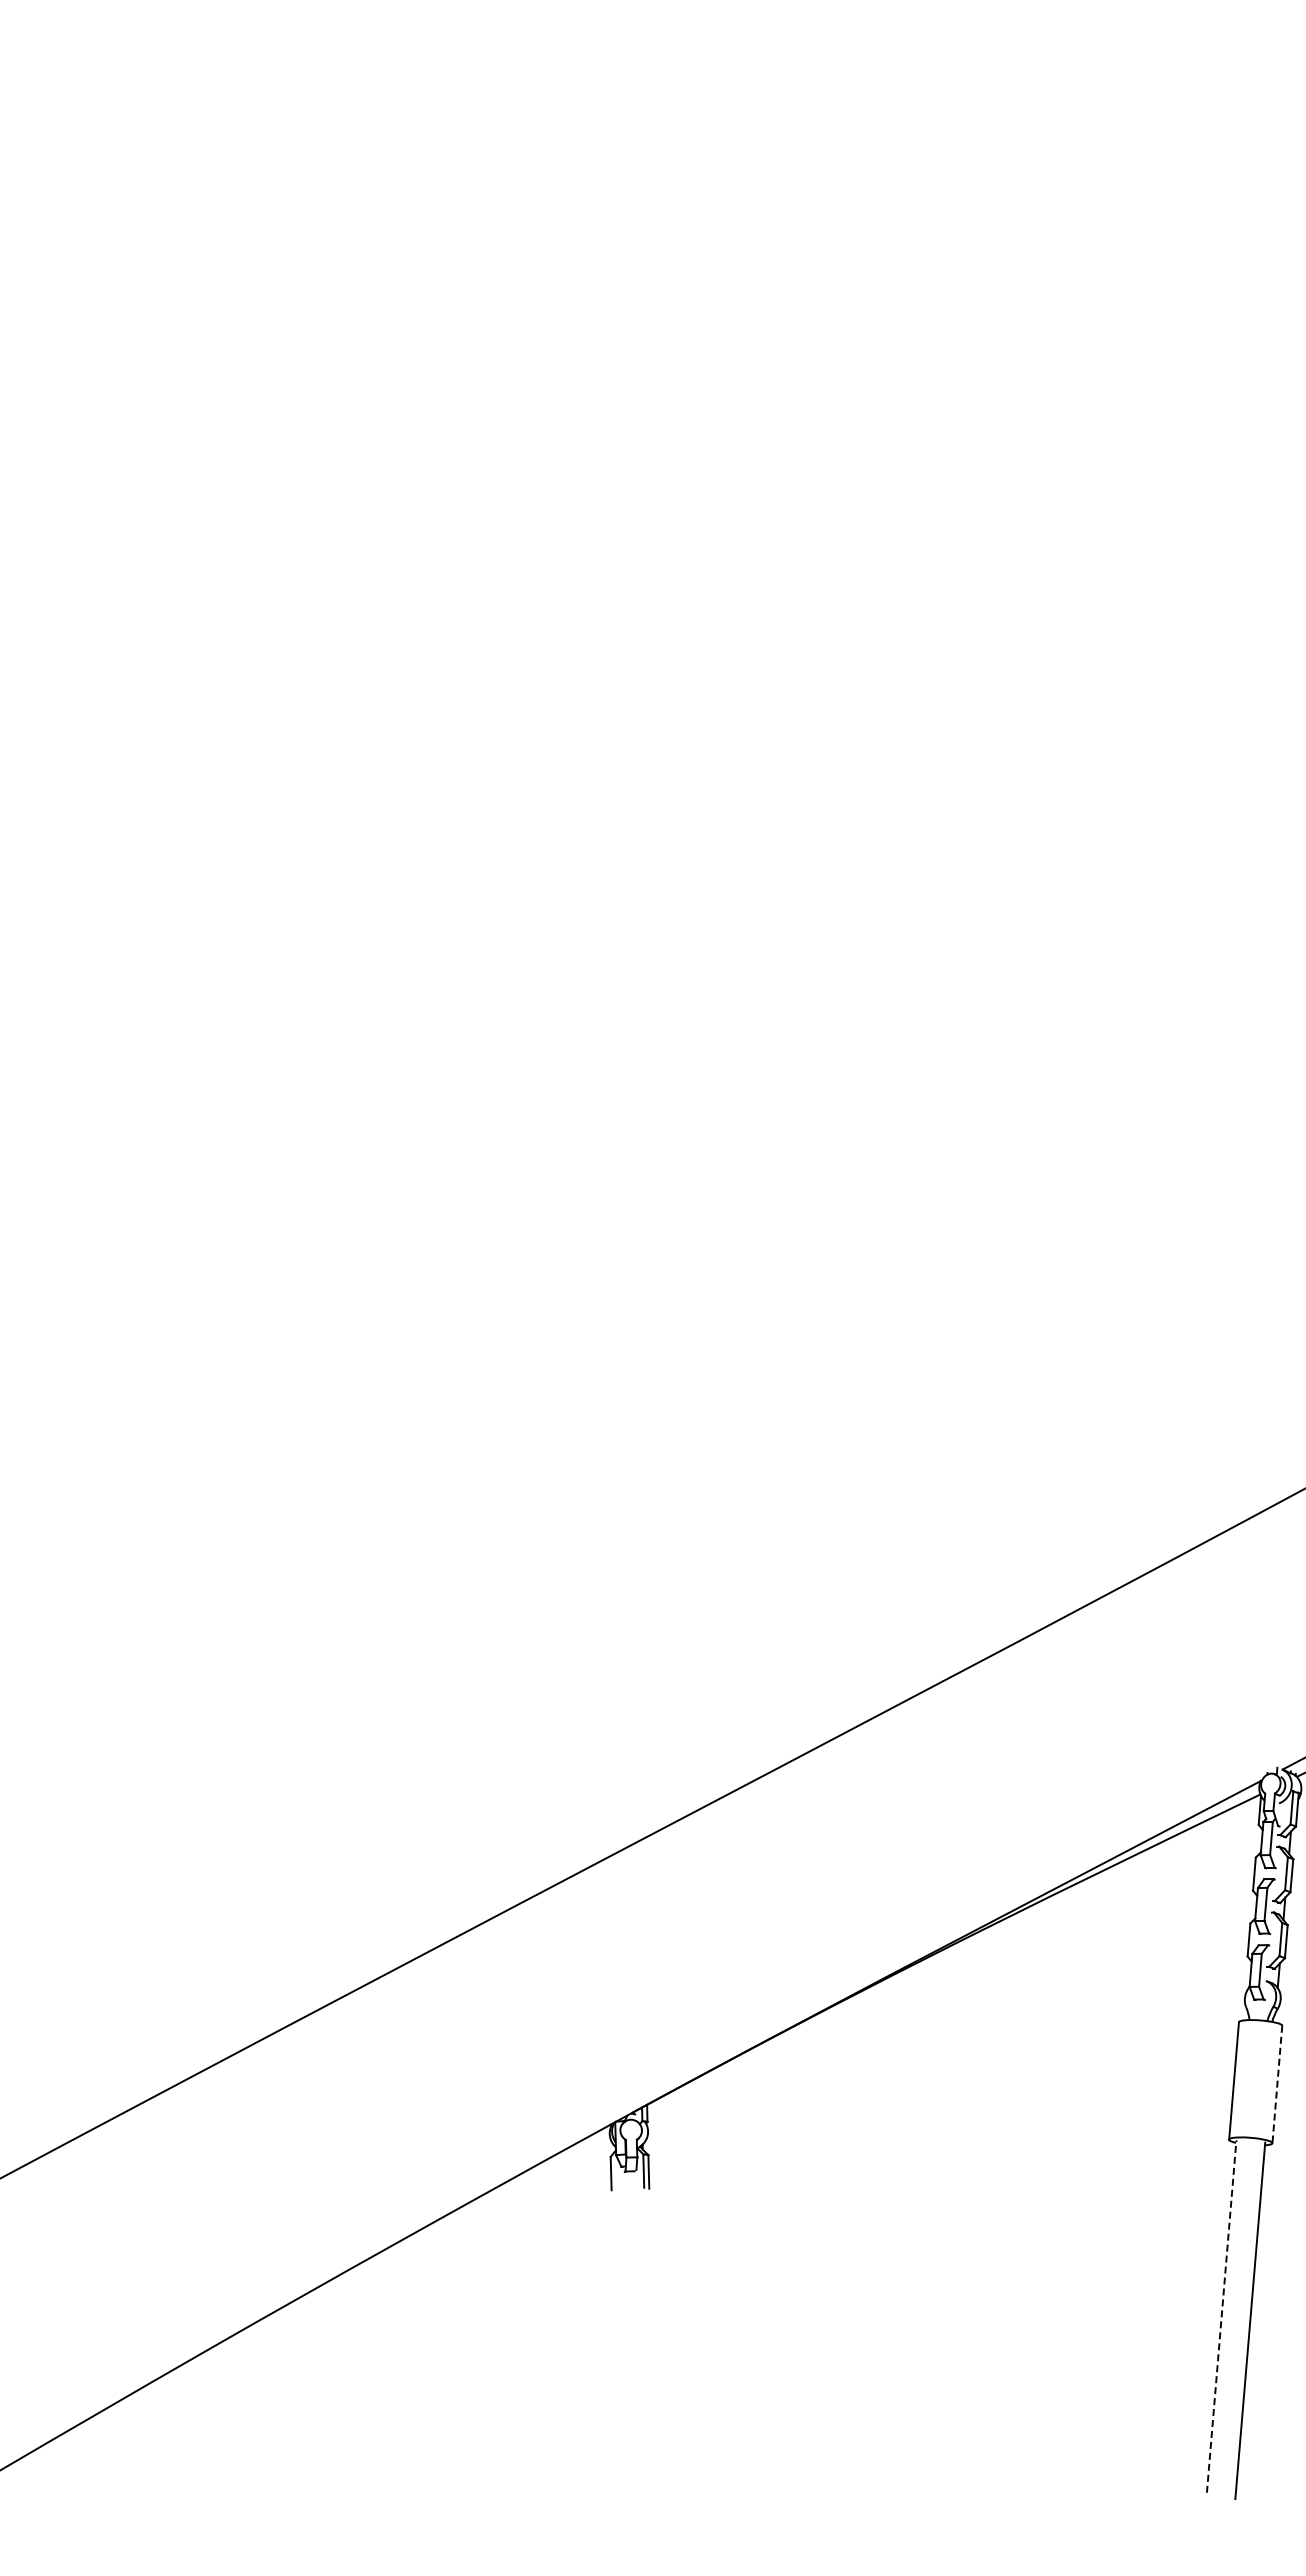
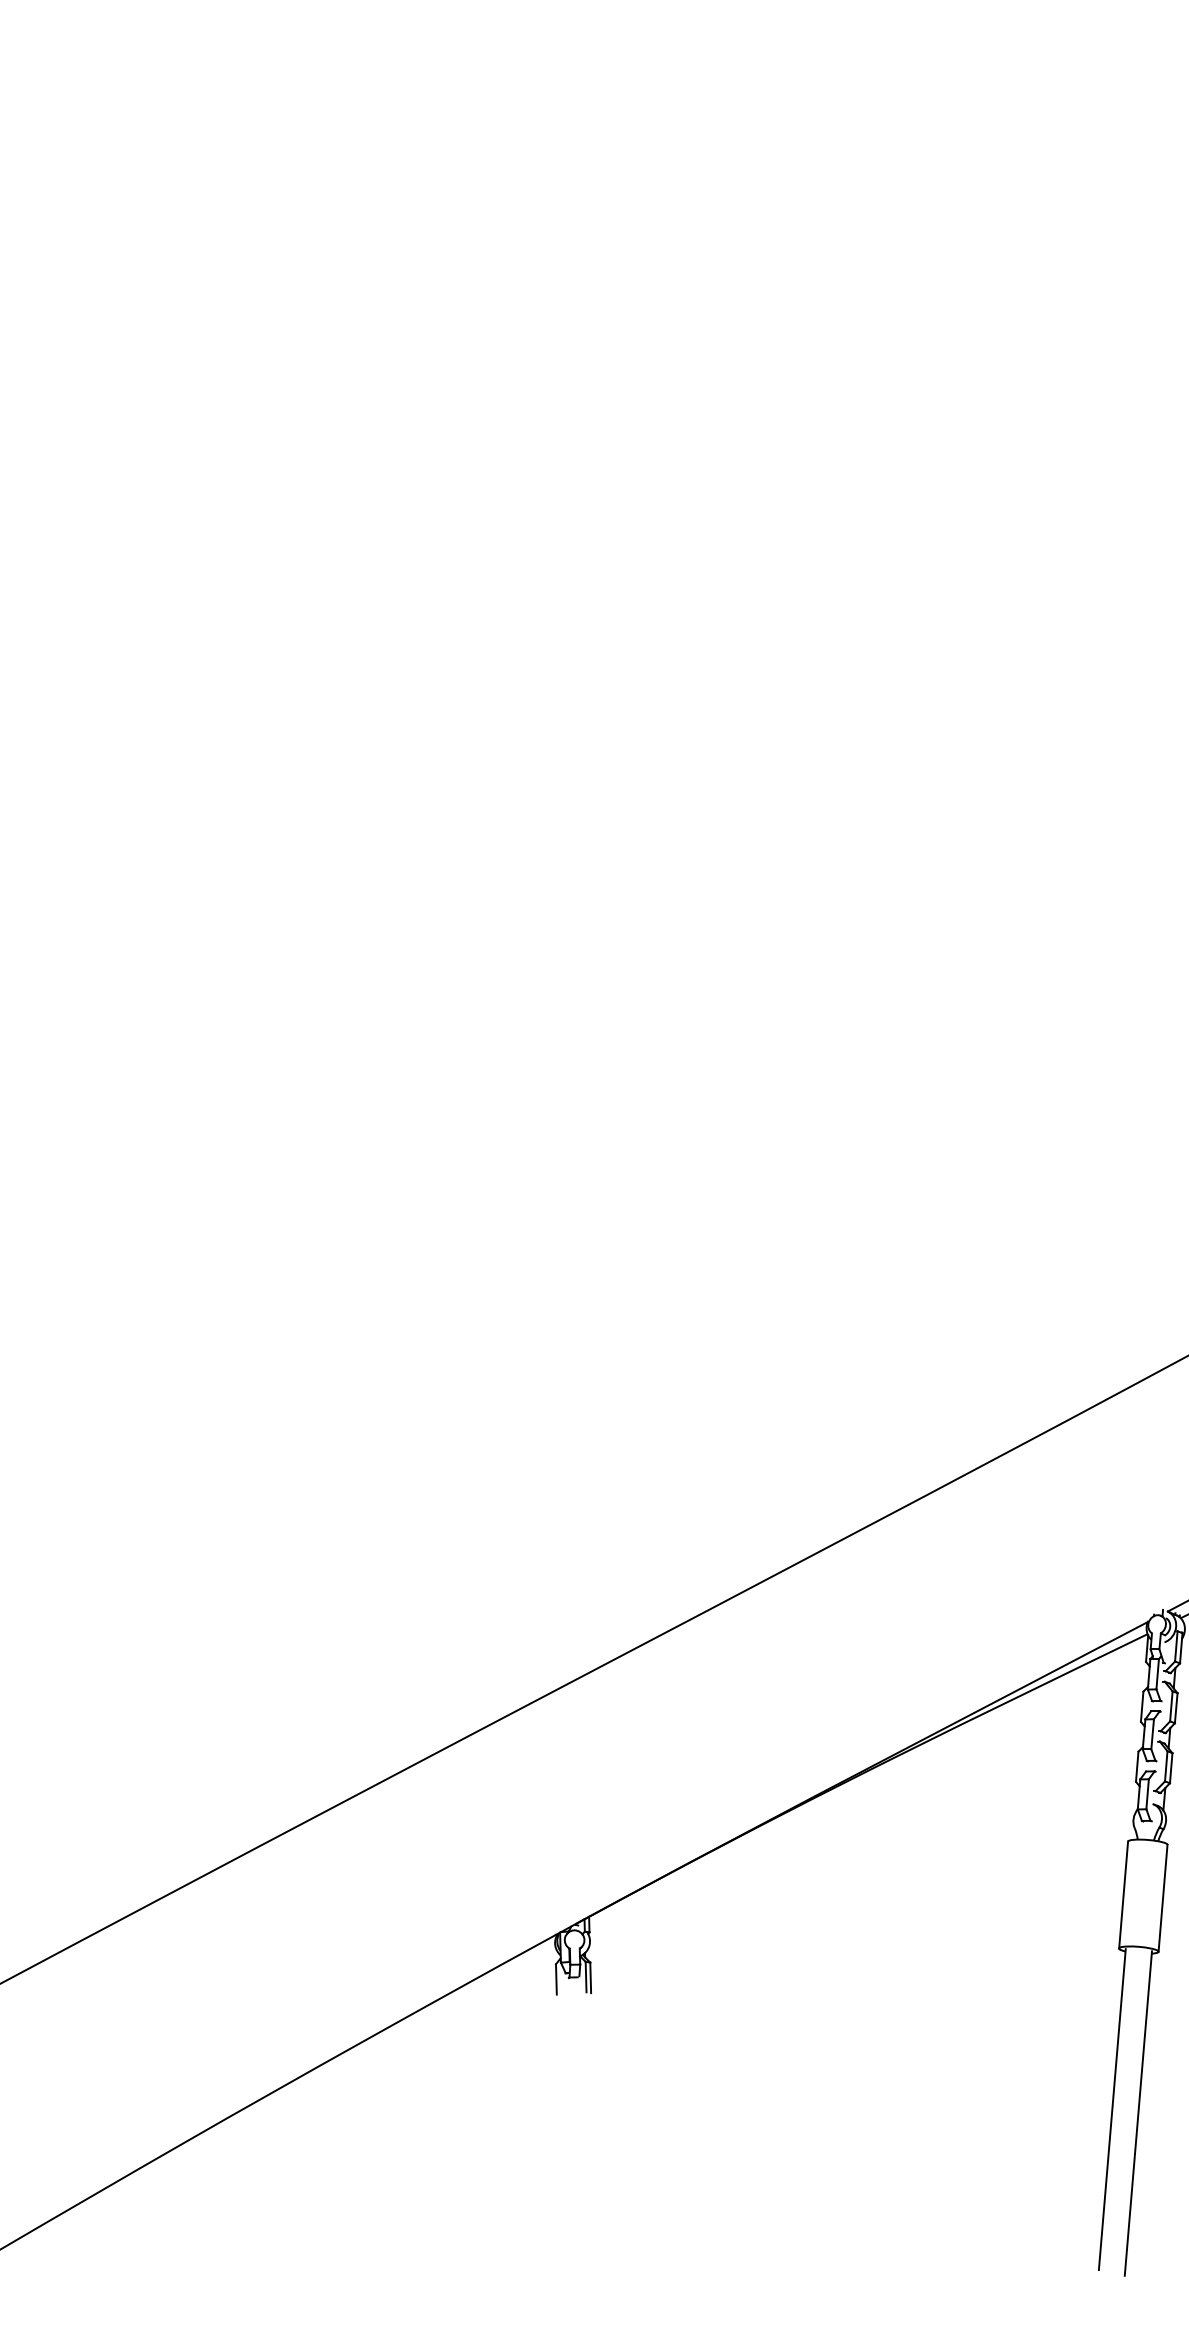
line: (1277, 2084) -> (1163, 1898), dashed -> solid
line: (1221, 2316) -> (1112, 2109), dashed -> solid

